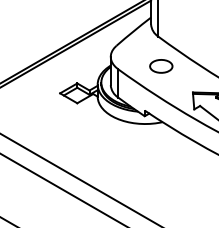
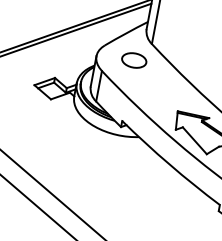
part: (161, 66) -> (134, 60), moved

